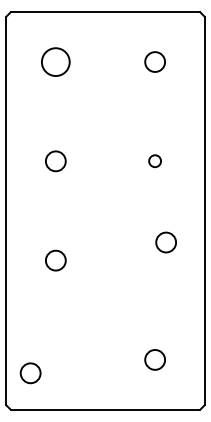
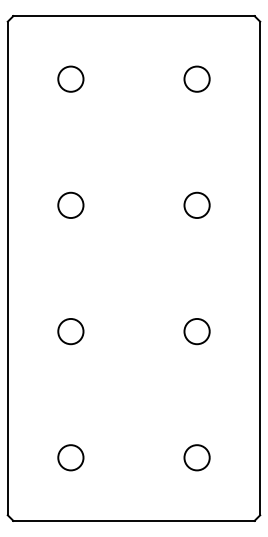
circle: (55, 61) -> (70, 78), size x0.71
circle: (154, 160) -> (196, 204), size x1.67
circle: (165, 242) -> (196, 331), moved
circle: (30, 373) -> (70, 457), moved

